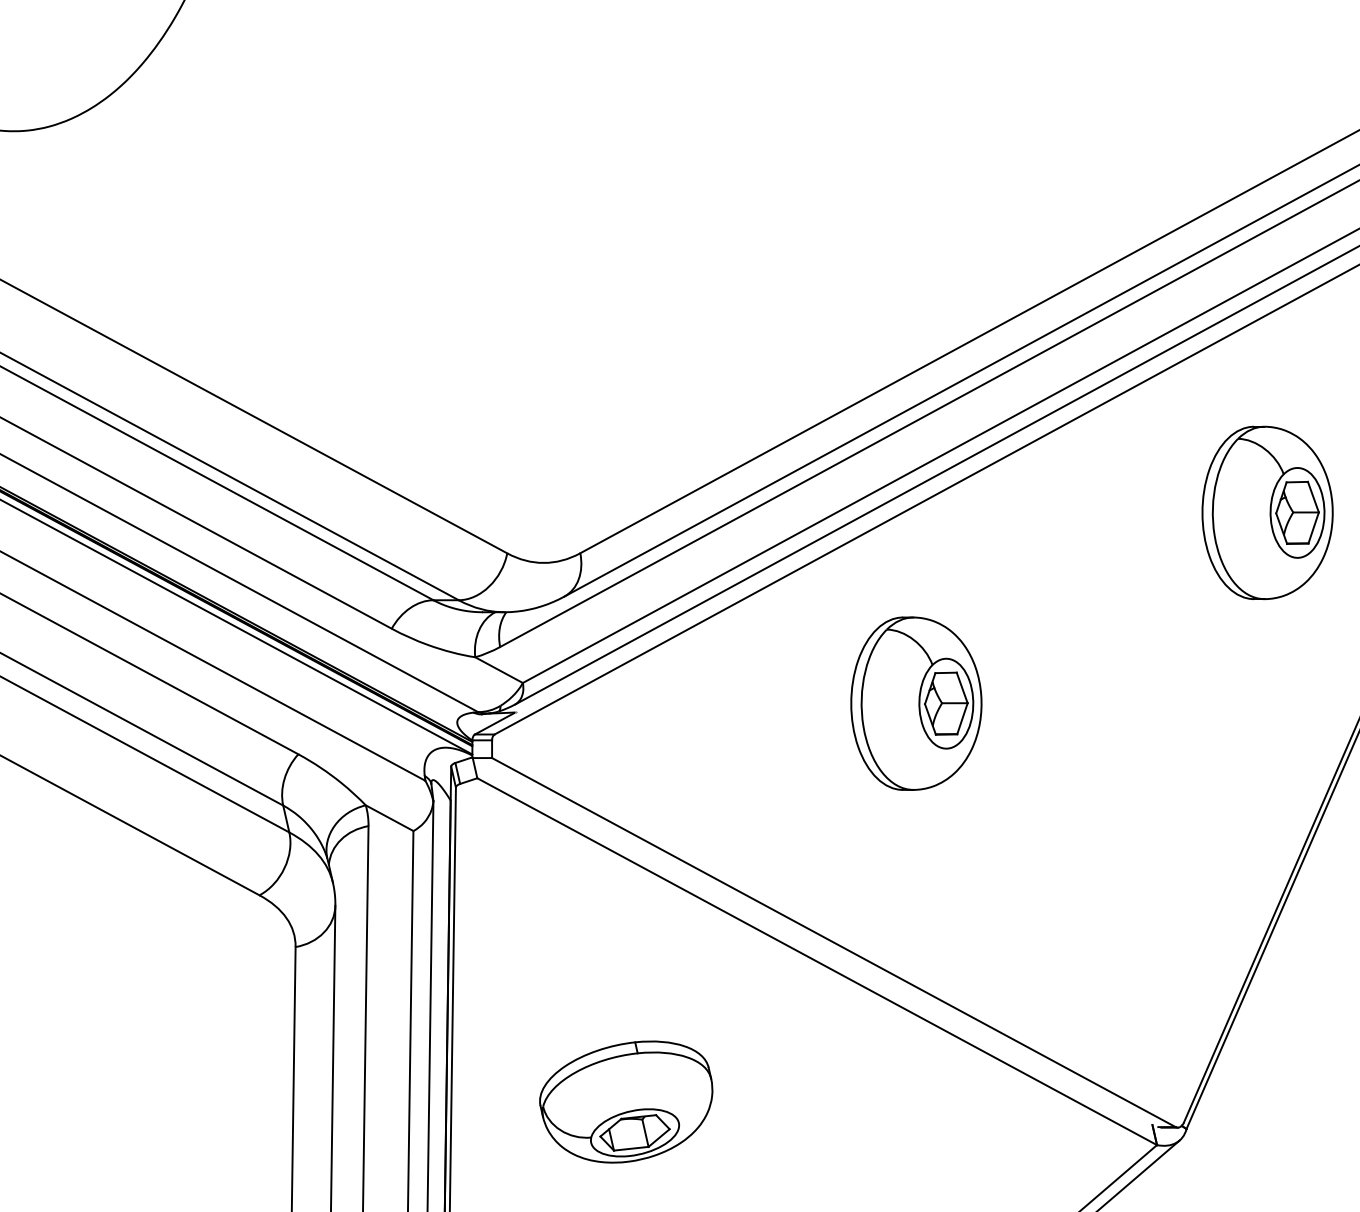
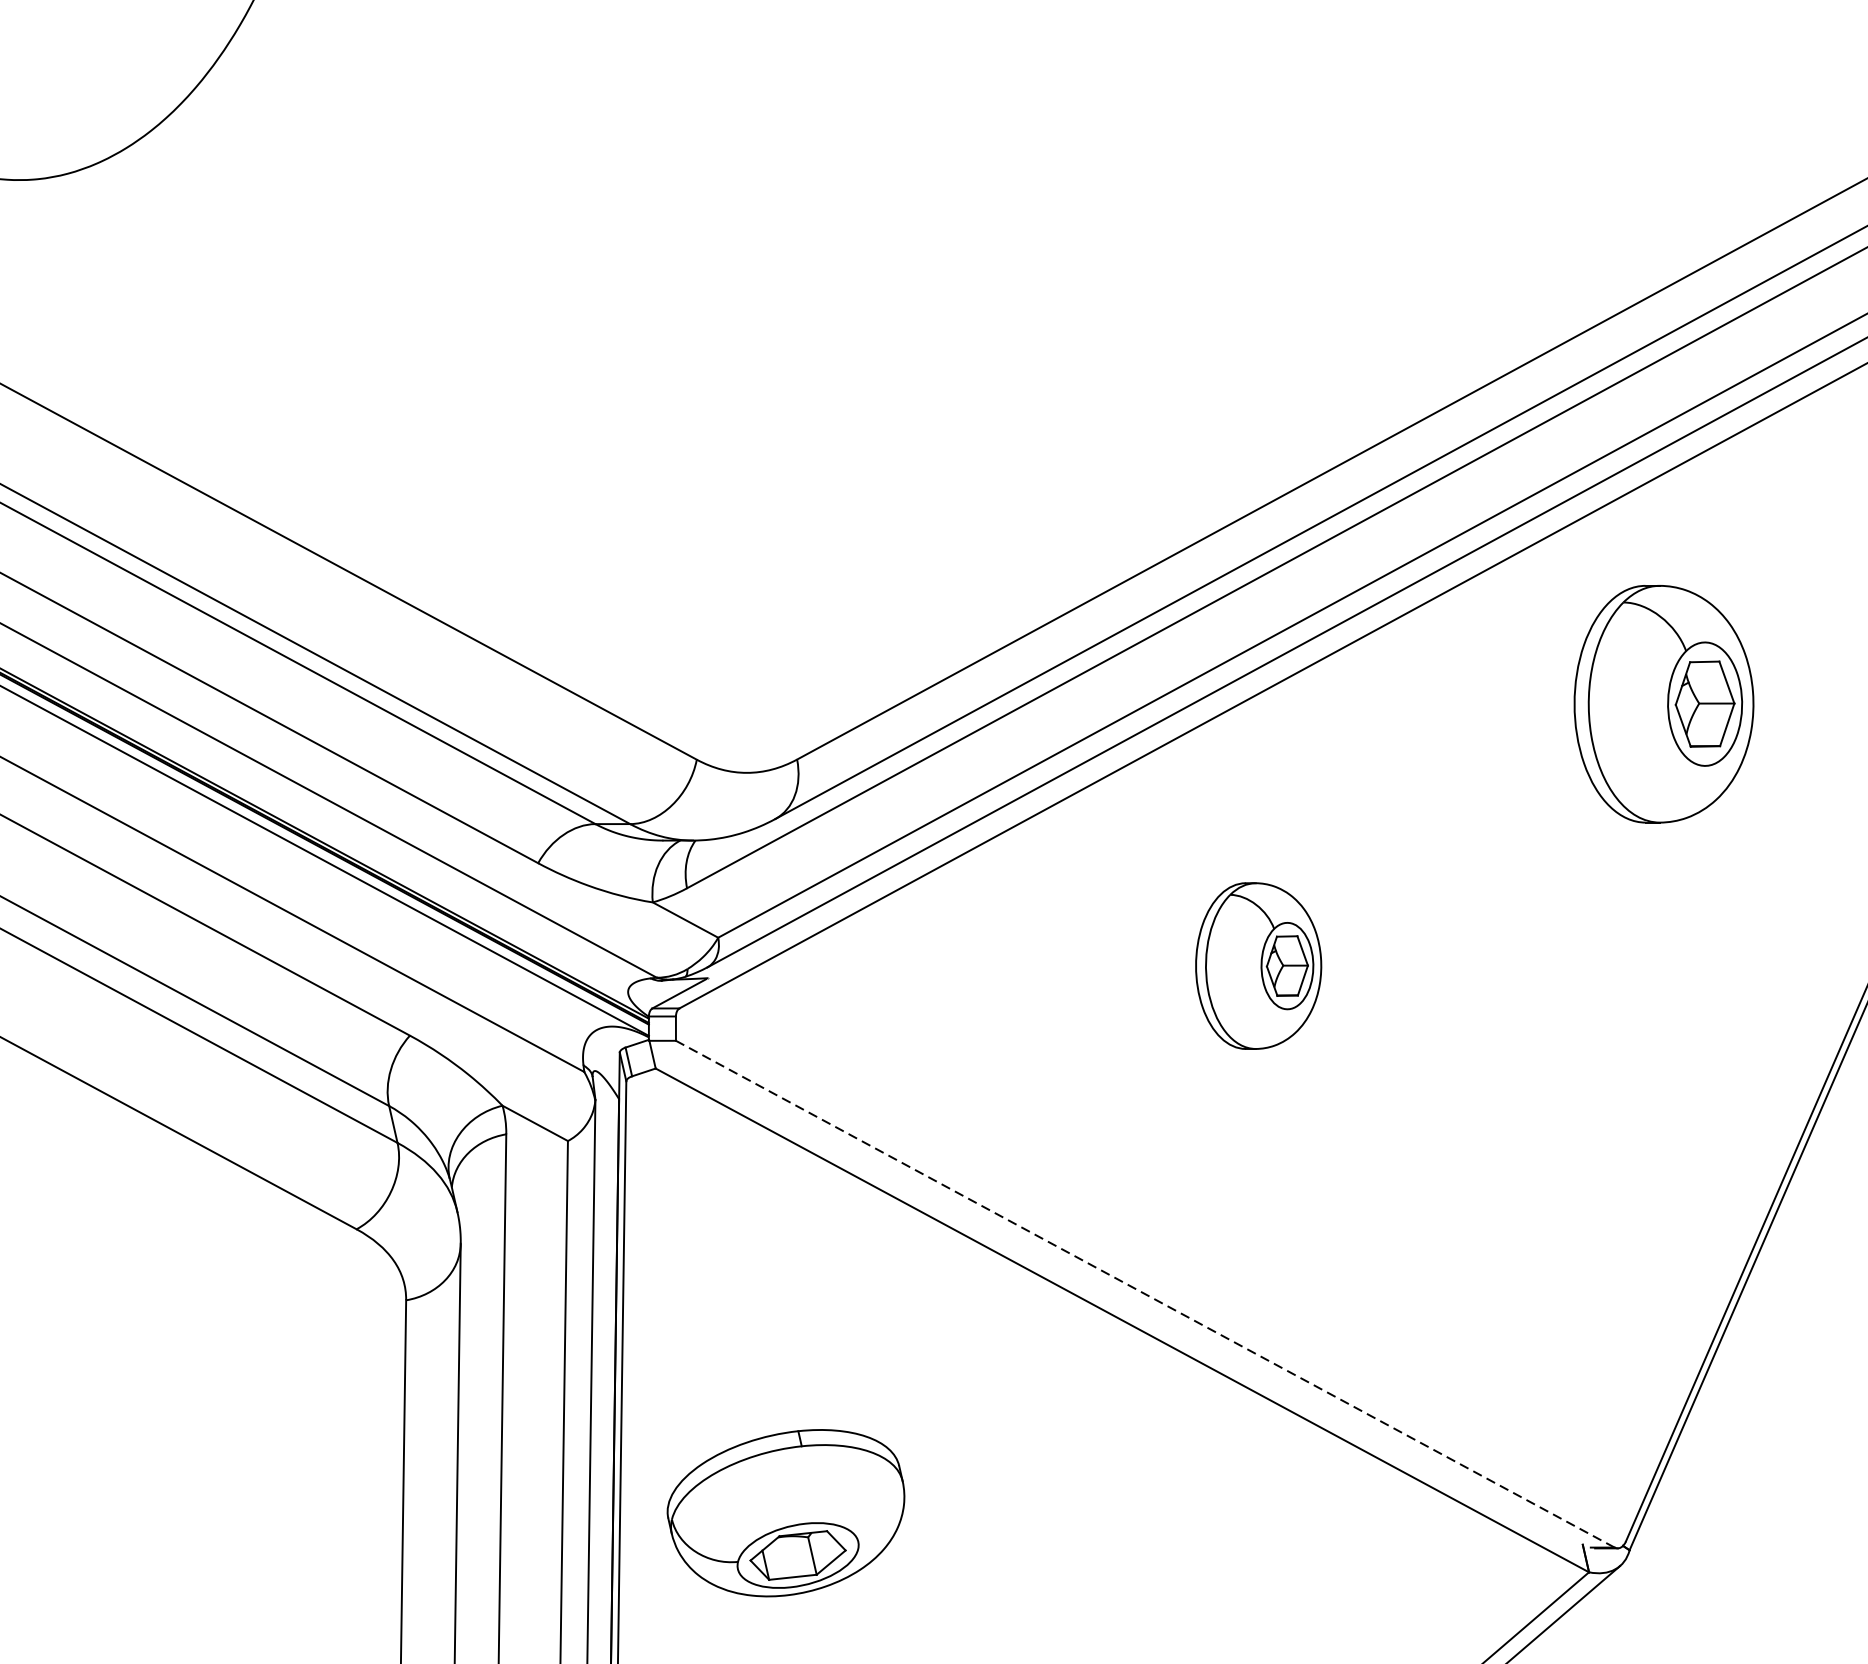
part: (1267, 512) -> (1663, 703), moved
part: (916, 703) -> (1258, 965), size x0.7
line: (833, 942) -> (1144, 1294), solid -> dashed
part: (626, 1101) -> (786, 1512), moved

